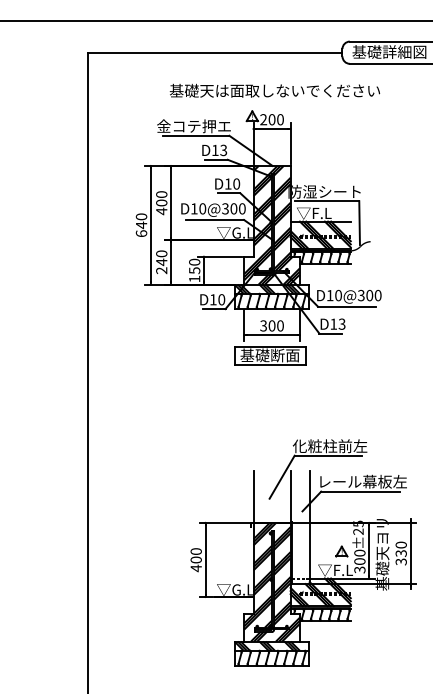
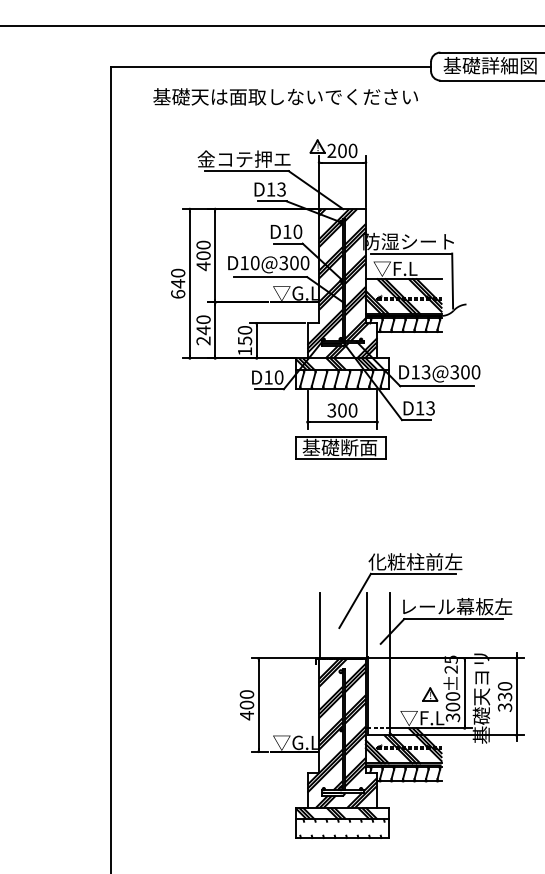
text: (274, 90) -> (285, 96), moved
text: (338, 295) -> (426, 372), D10@300 -> D13@300
hatch: (272, 657) -> (342, 827), removed

